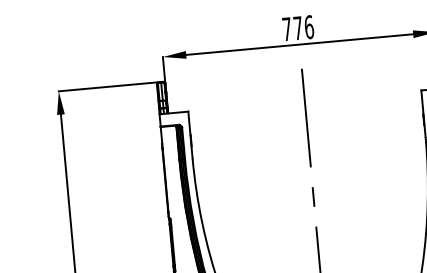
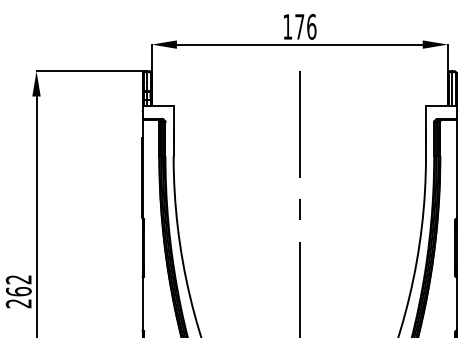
text: (286, 28) -> (287, 26), 776 -> 176

